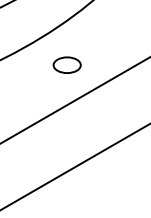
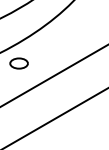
part: (66, 65) -> (18, 63), moved

